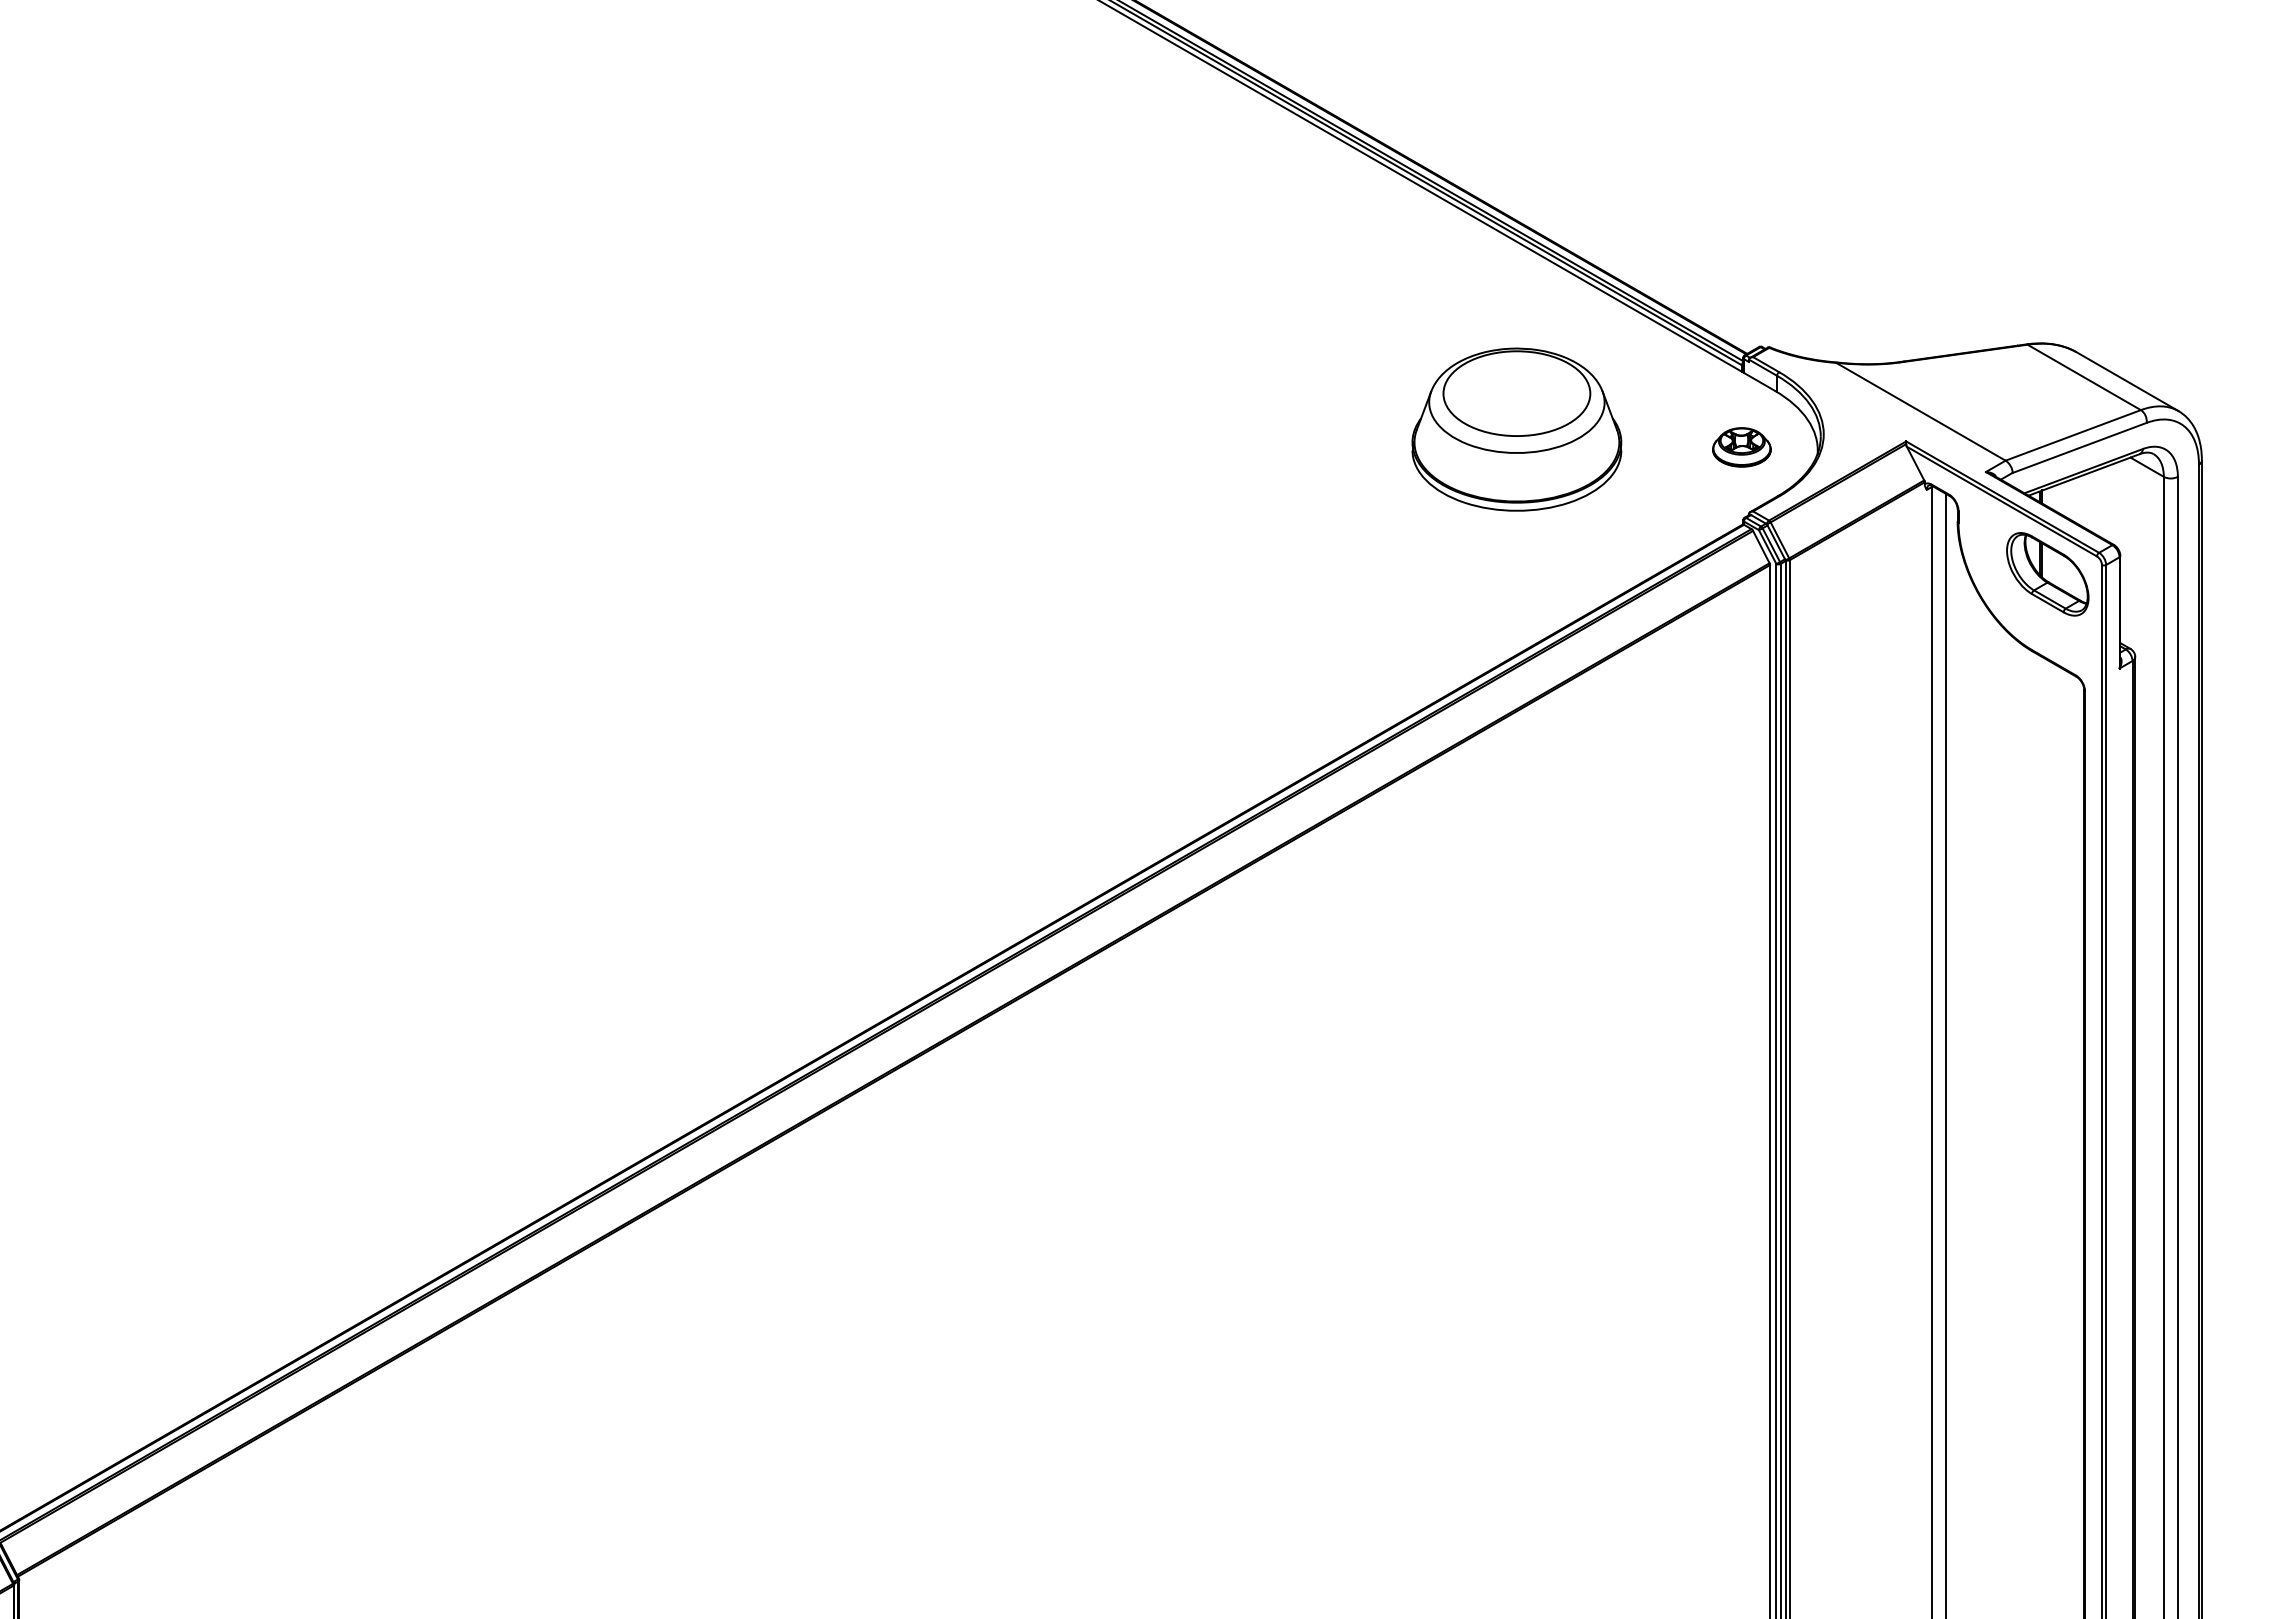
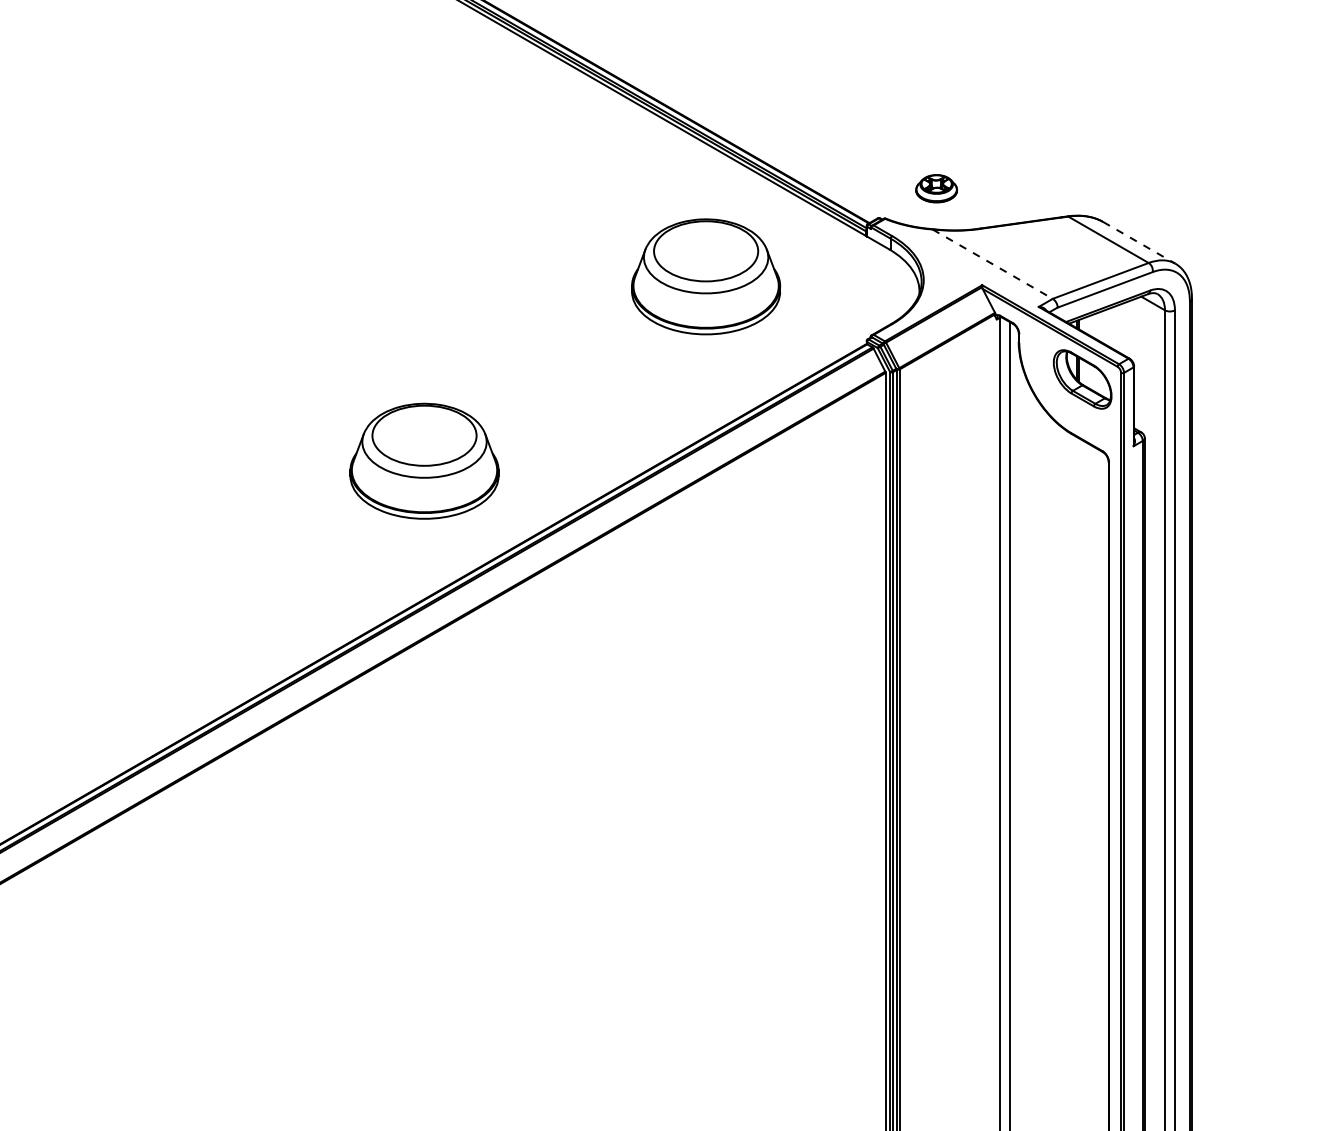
line: (2127, 381) -> (1139, 242), solid -> dashed
line: (1920, 411) -> (992, 263), solid -> dashed
part: (1741, 447) -> (936, 188), moved
part: (1119, 689) -> (424, 461), added

